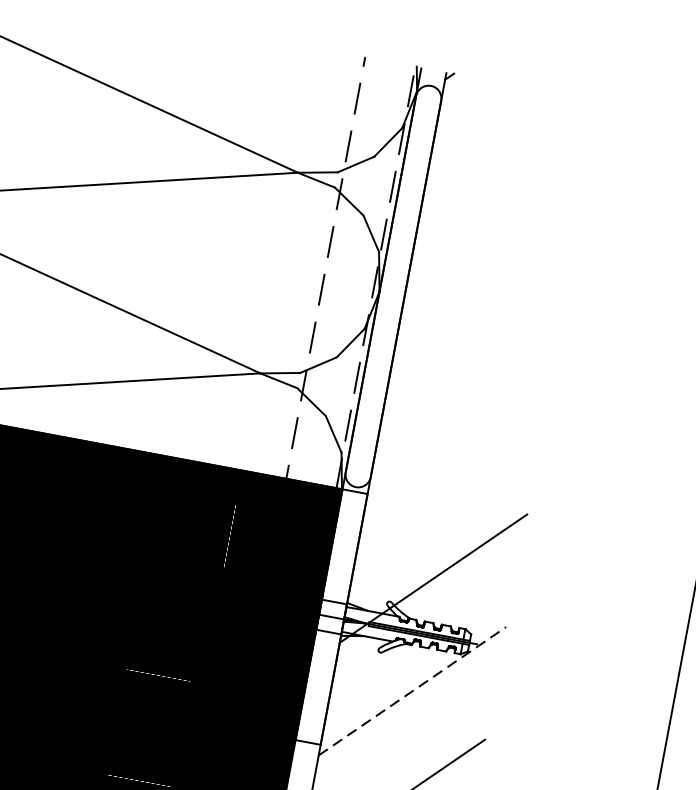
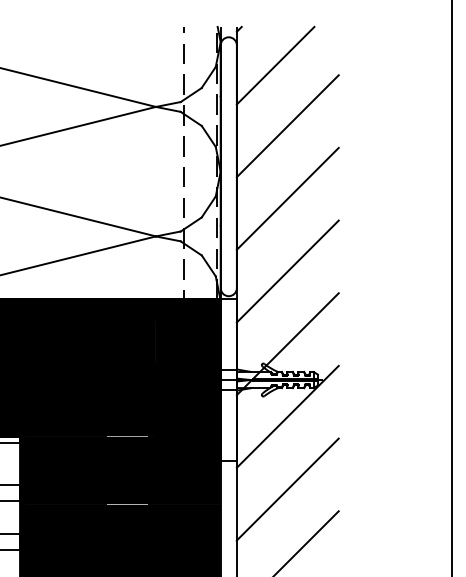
line: (495, 143) -> (275, 65), added
line: (496, 241) -> (287, 126), added
line: (475, 352) -> (287, 198), added
line: (454, 465) -> (287, 271), added
line: (413, 690) -> (288, 416), dashed -> solid

